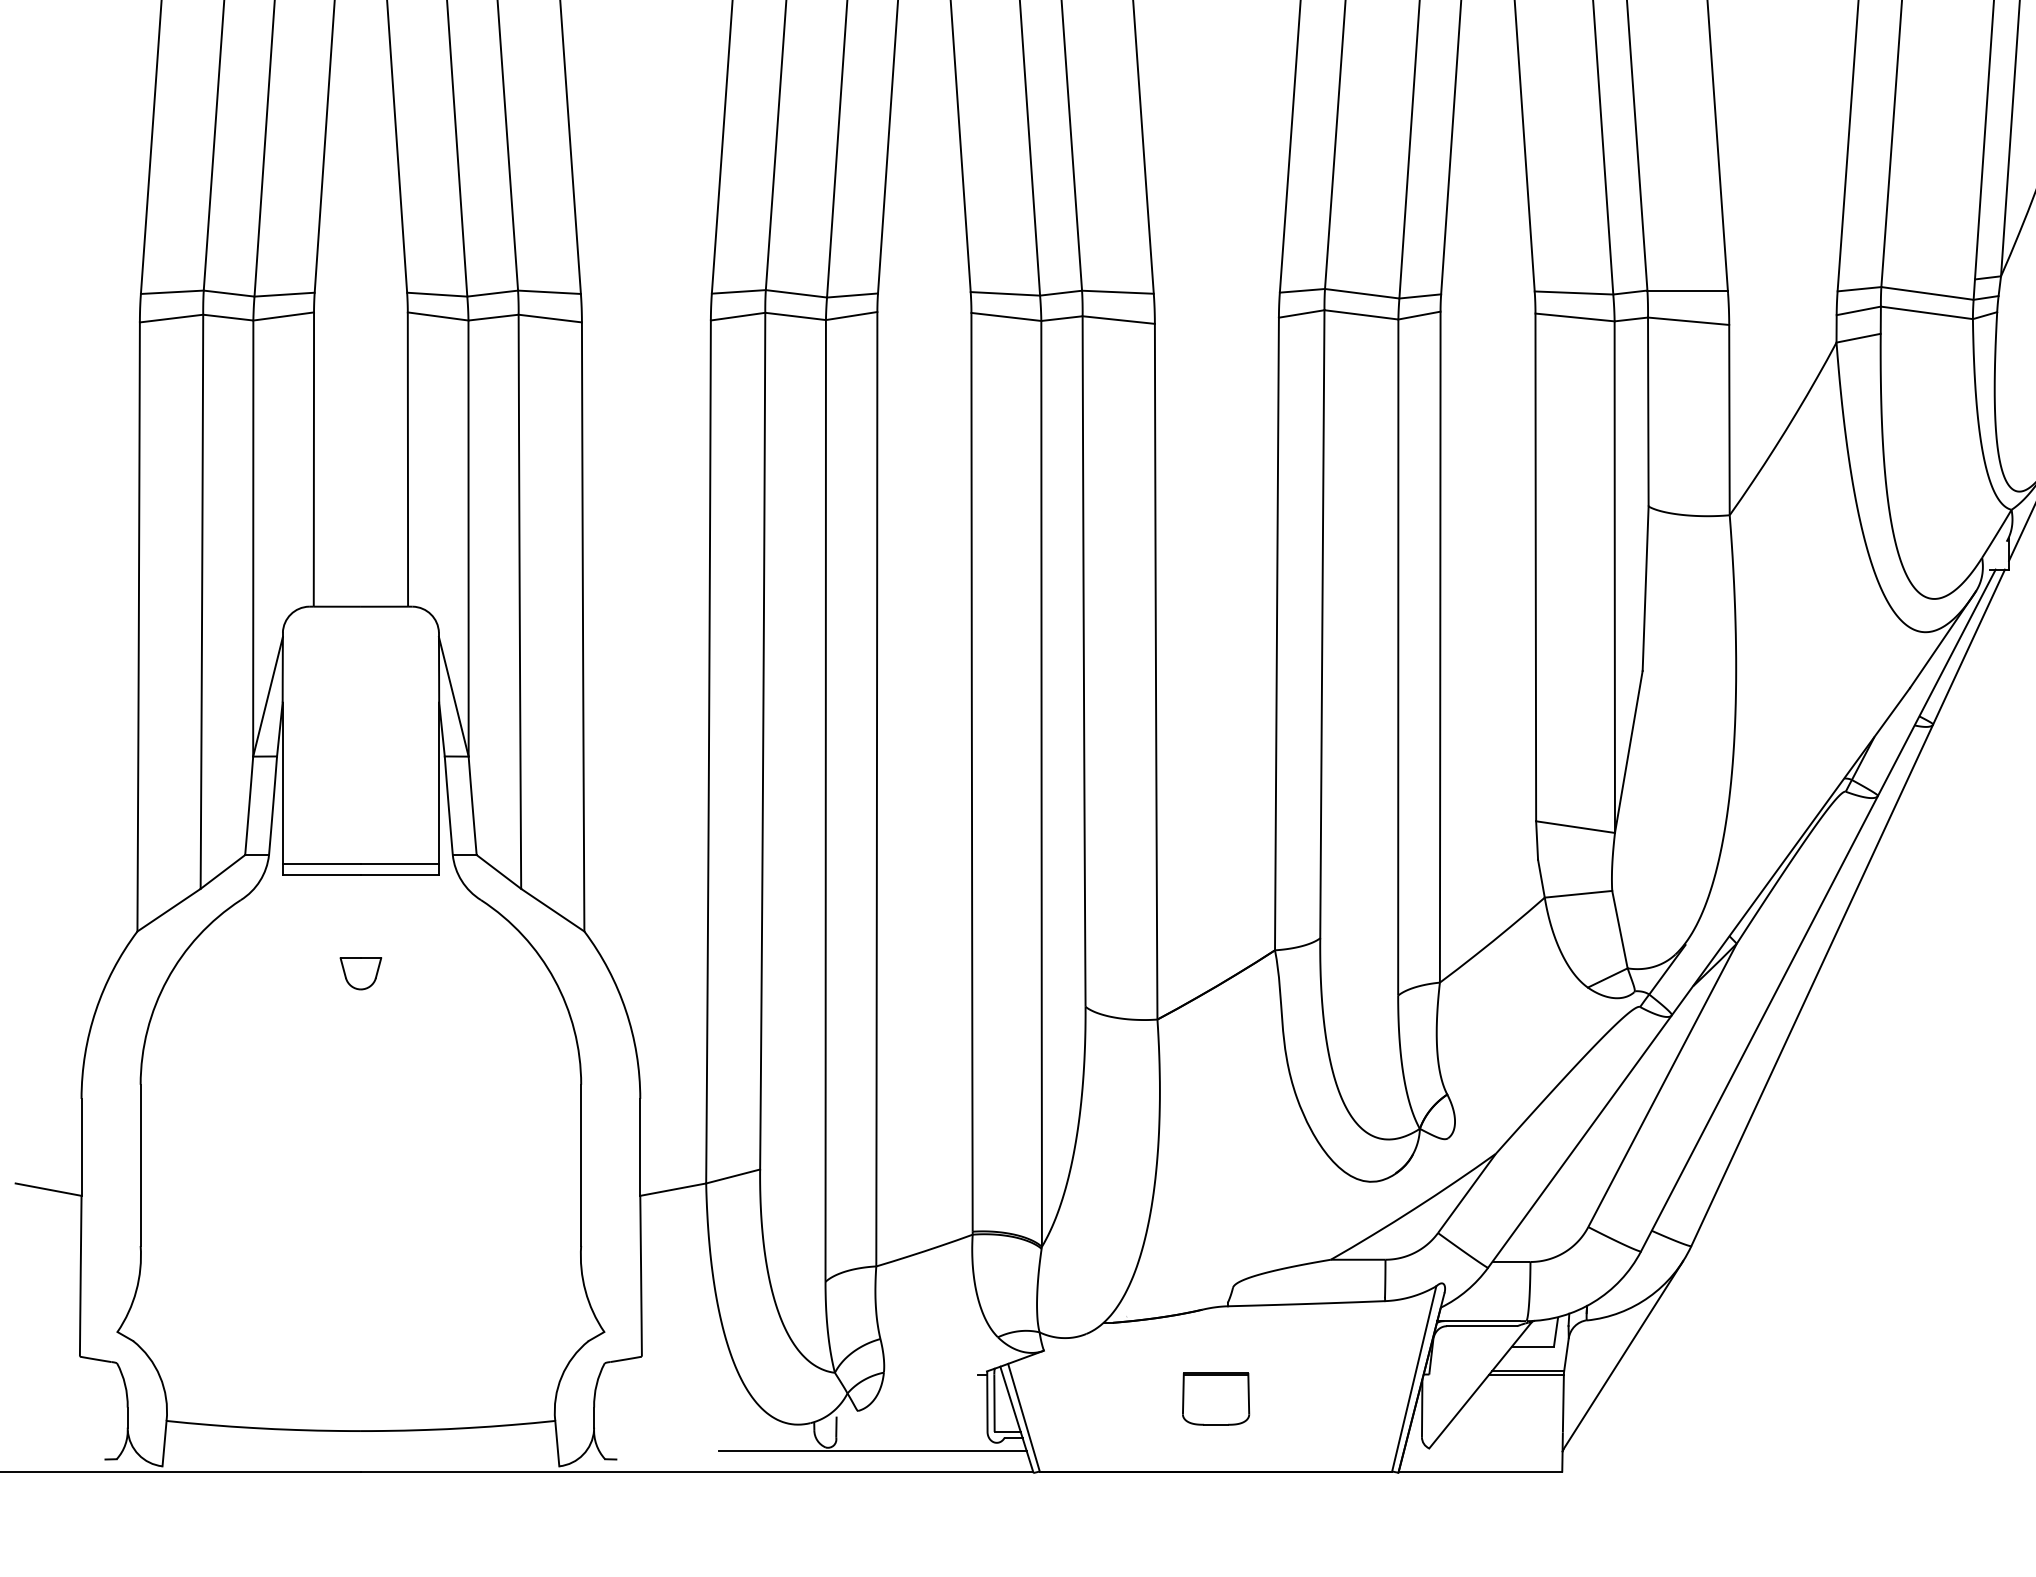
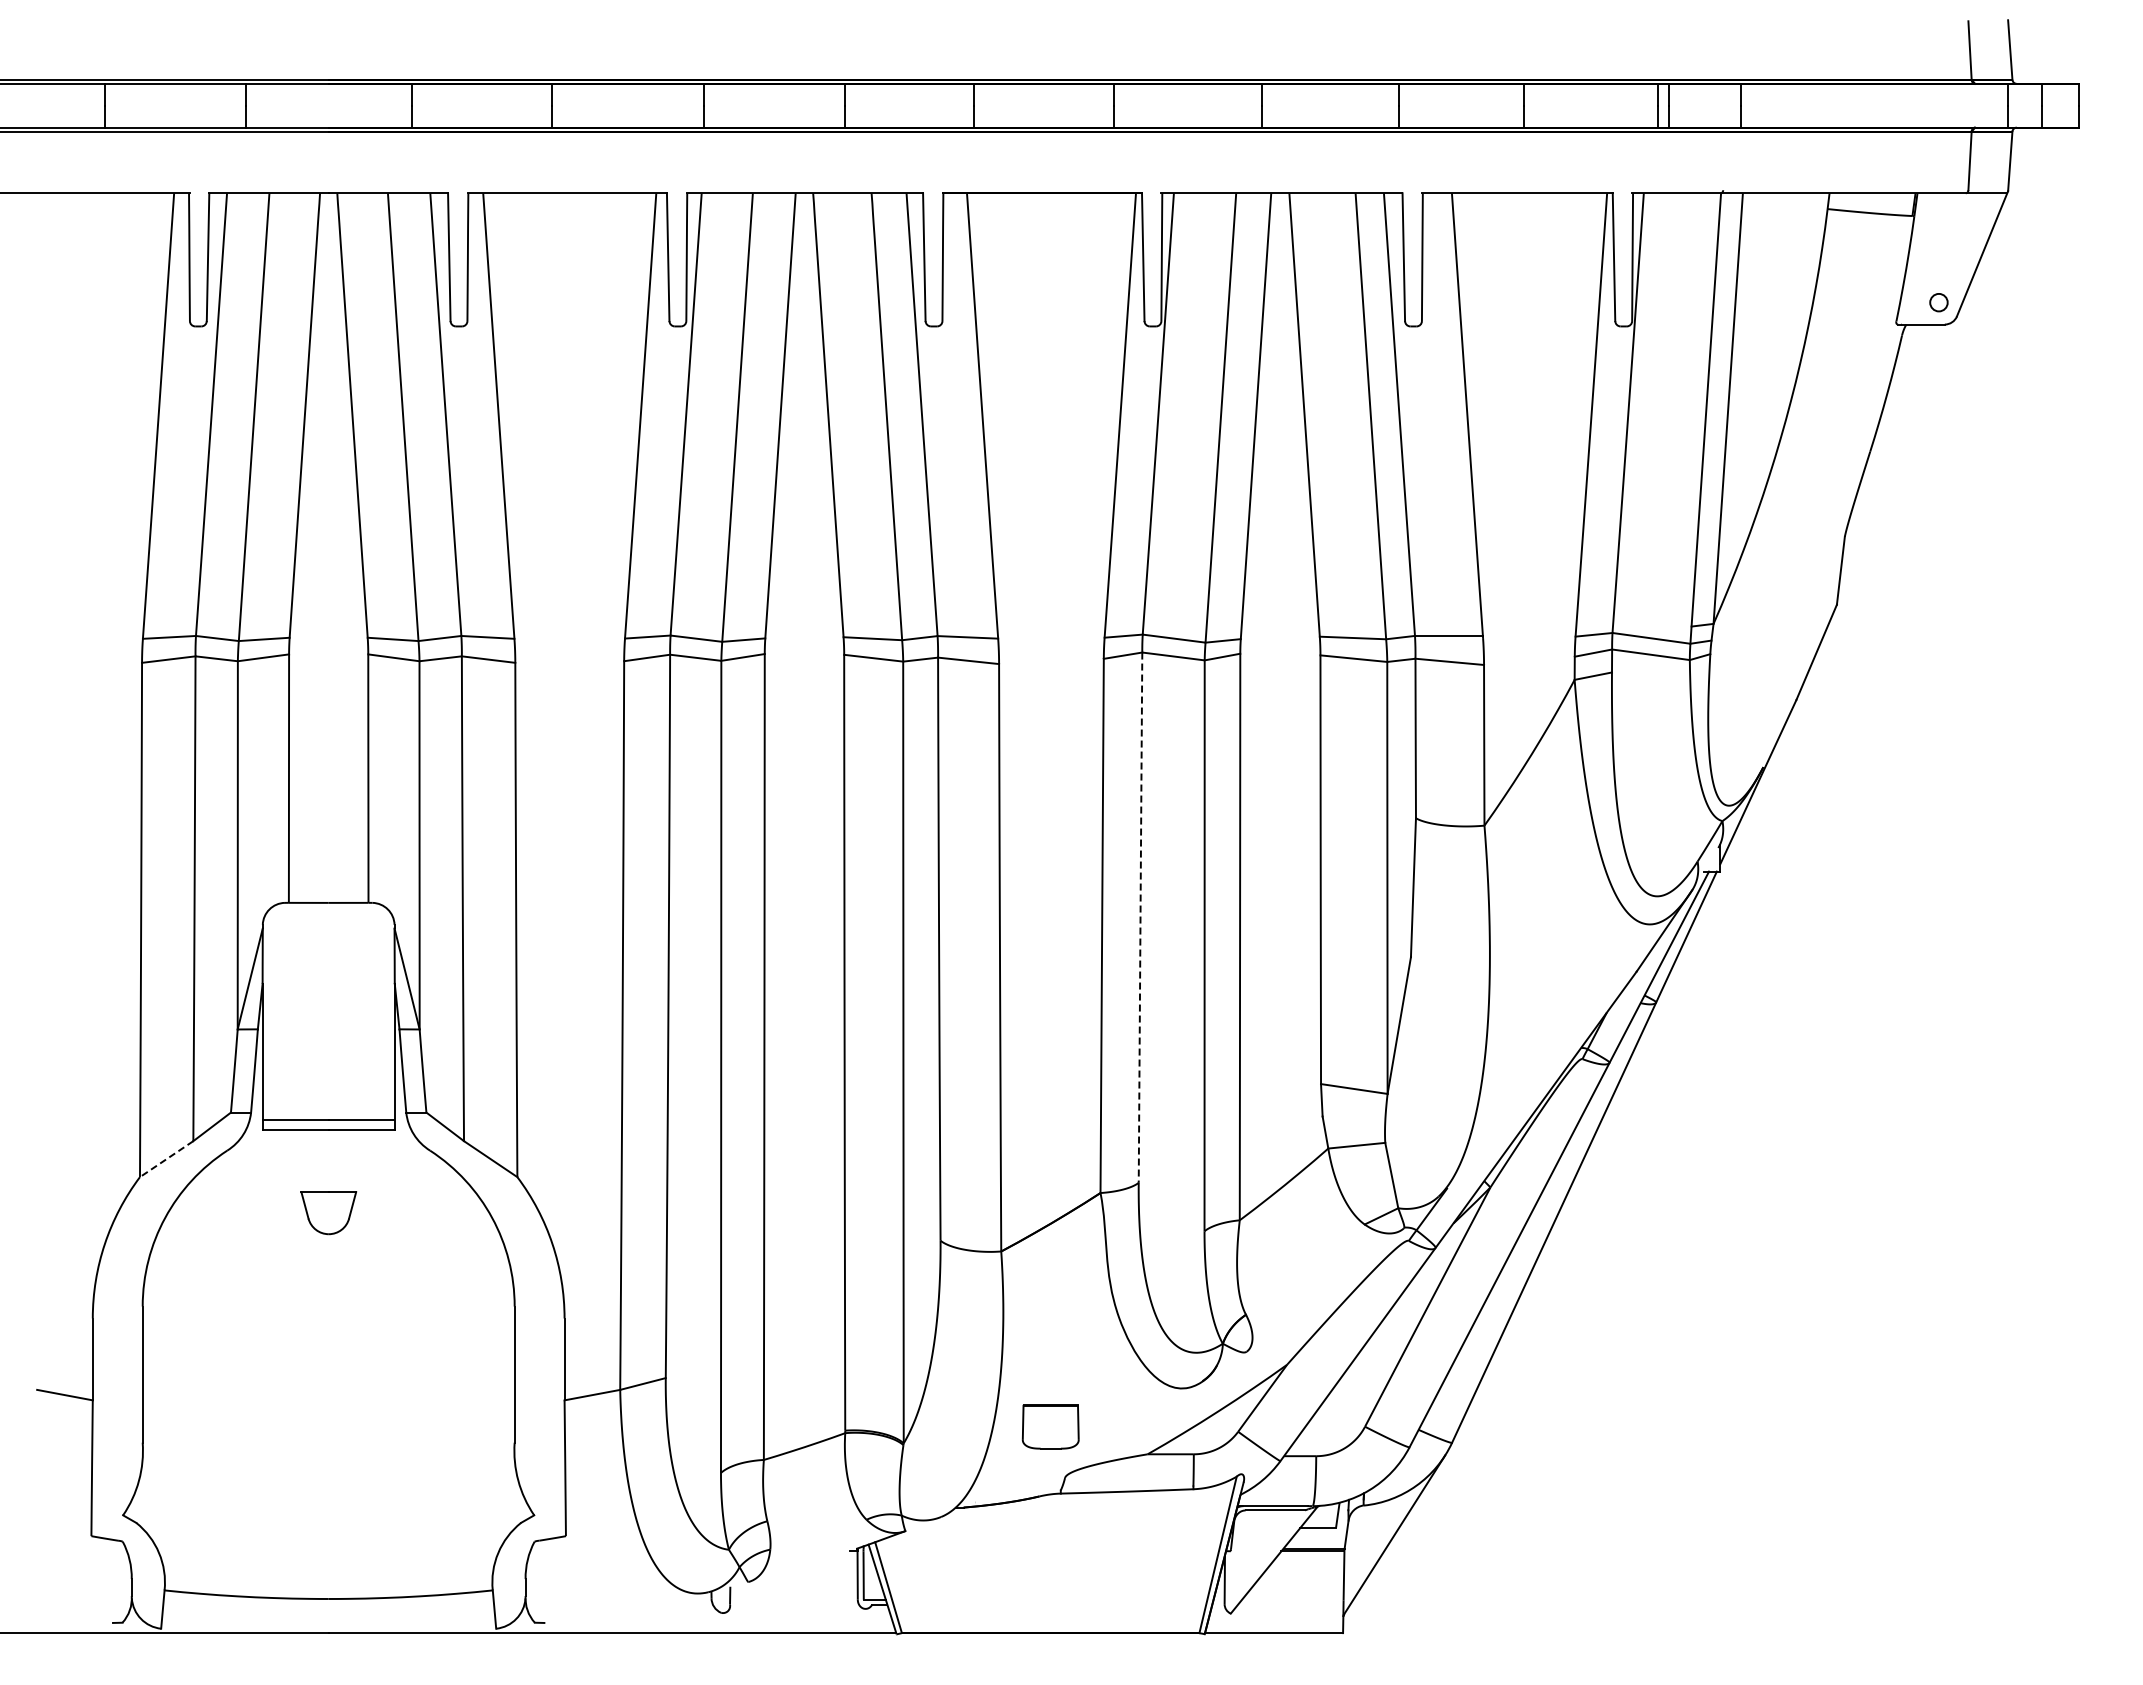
line: (1322, 625) -> (1140, 918), solid -> dashed
line: (168, 910) -> (166, 1159), solid -> dashed
part: (360, 973) -> (328, 1212), size x1.6
part: (1215, 1398) -> (1050, 1426), moved
line: (872, 1450) -> (760, 1615), removed

